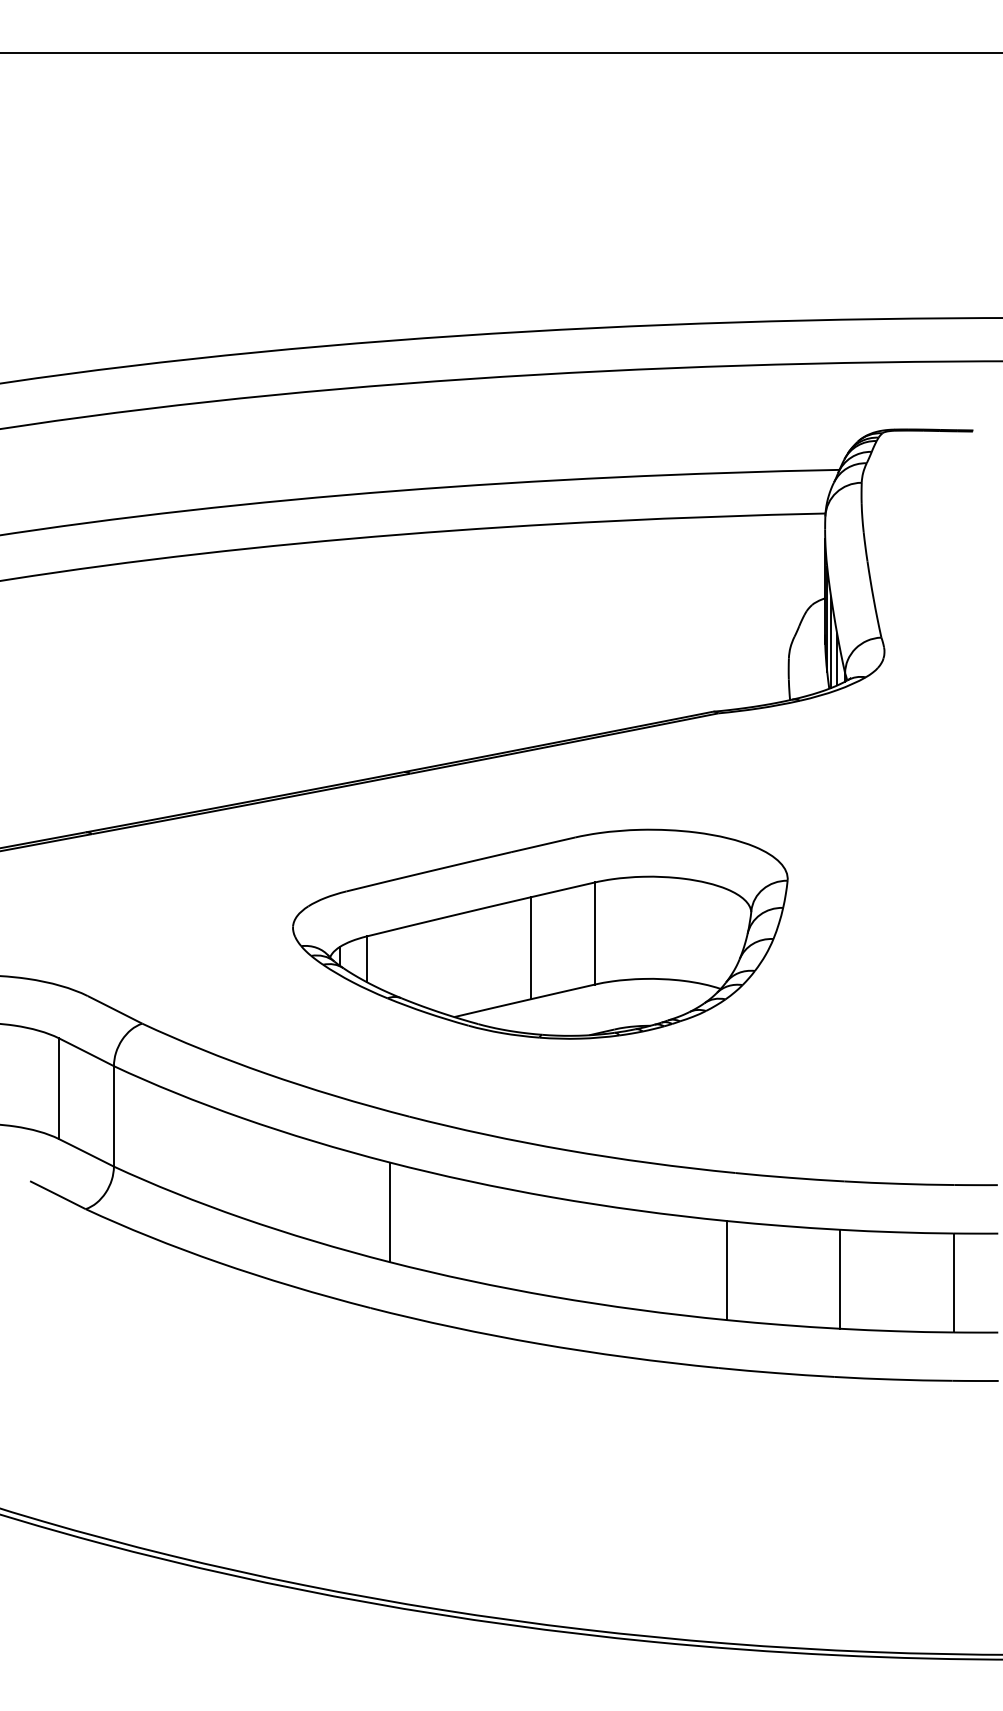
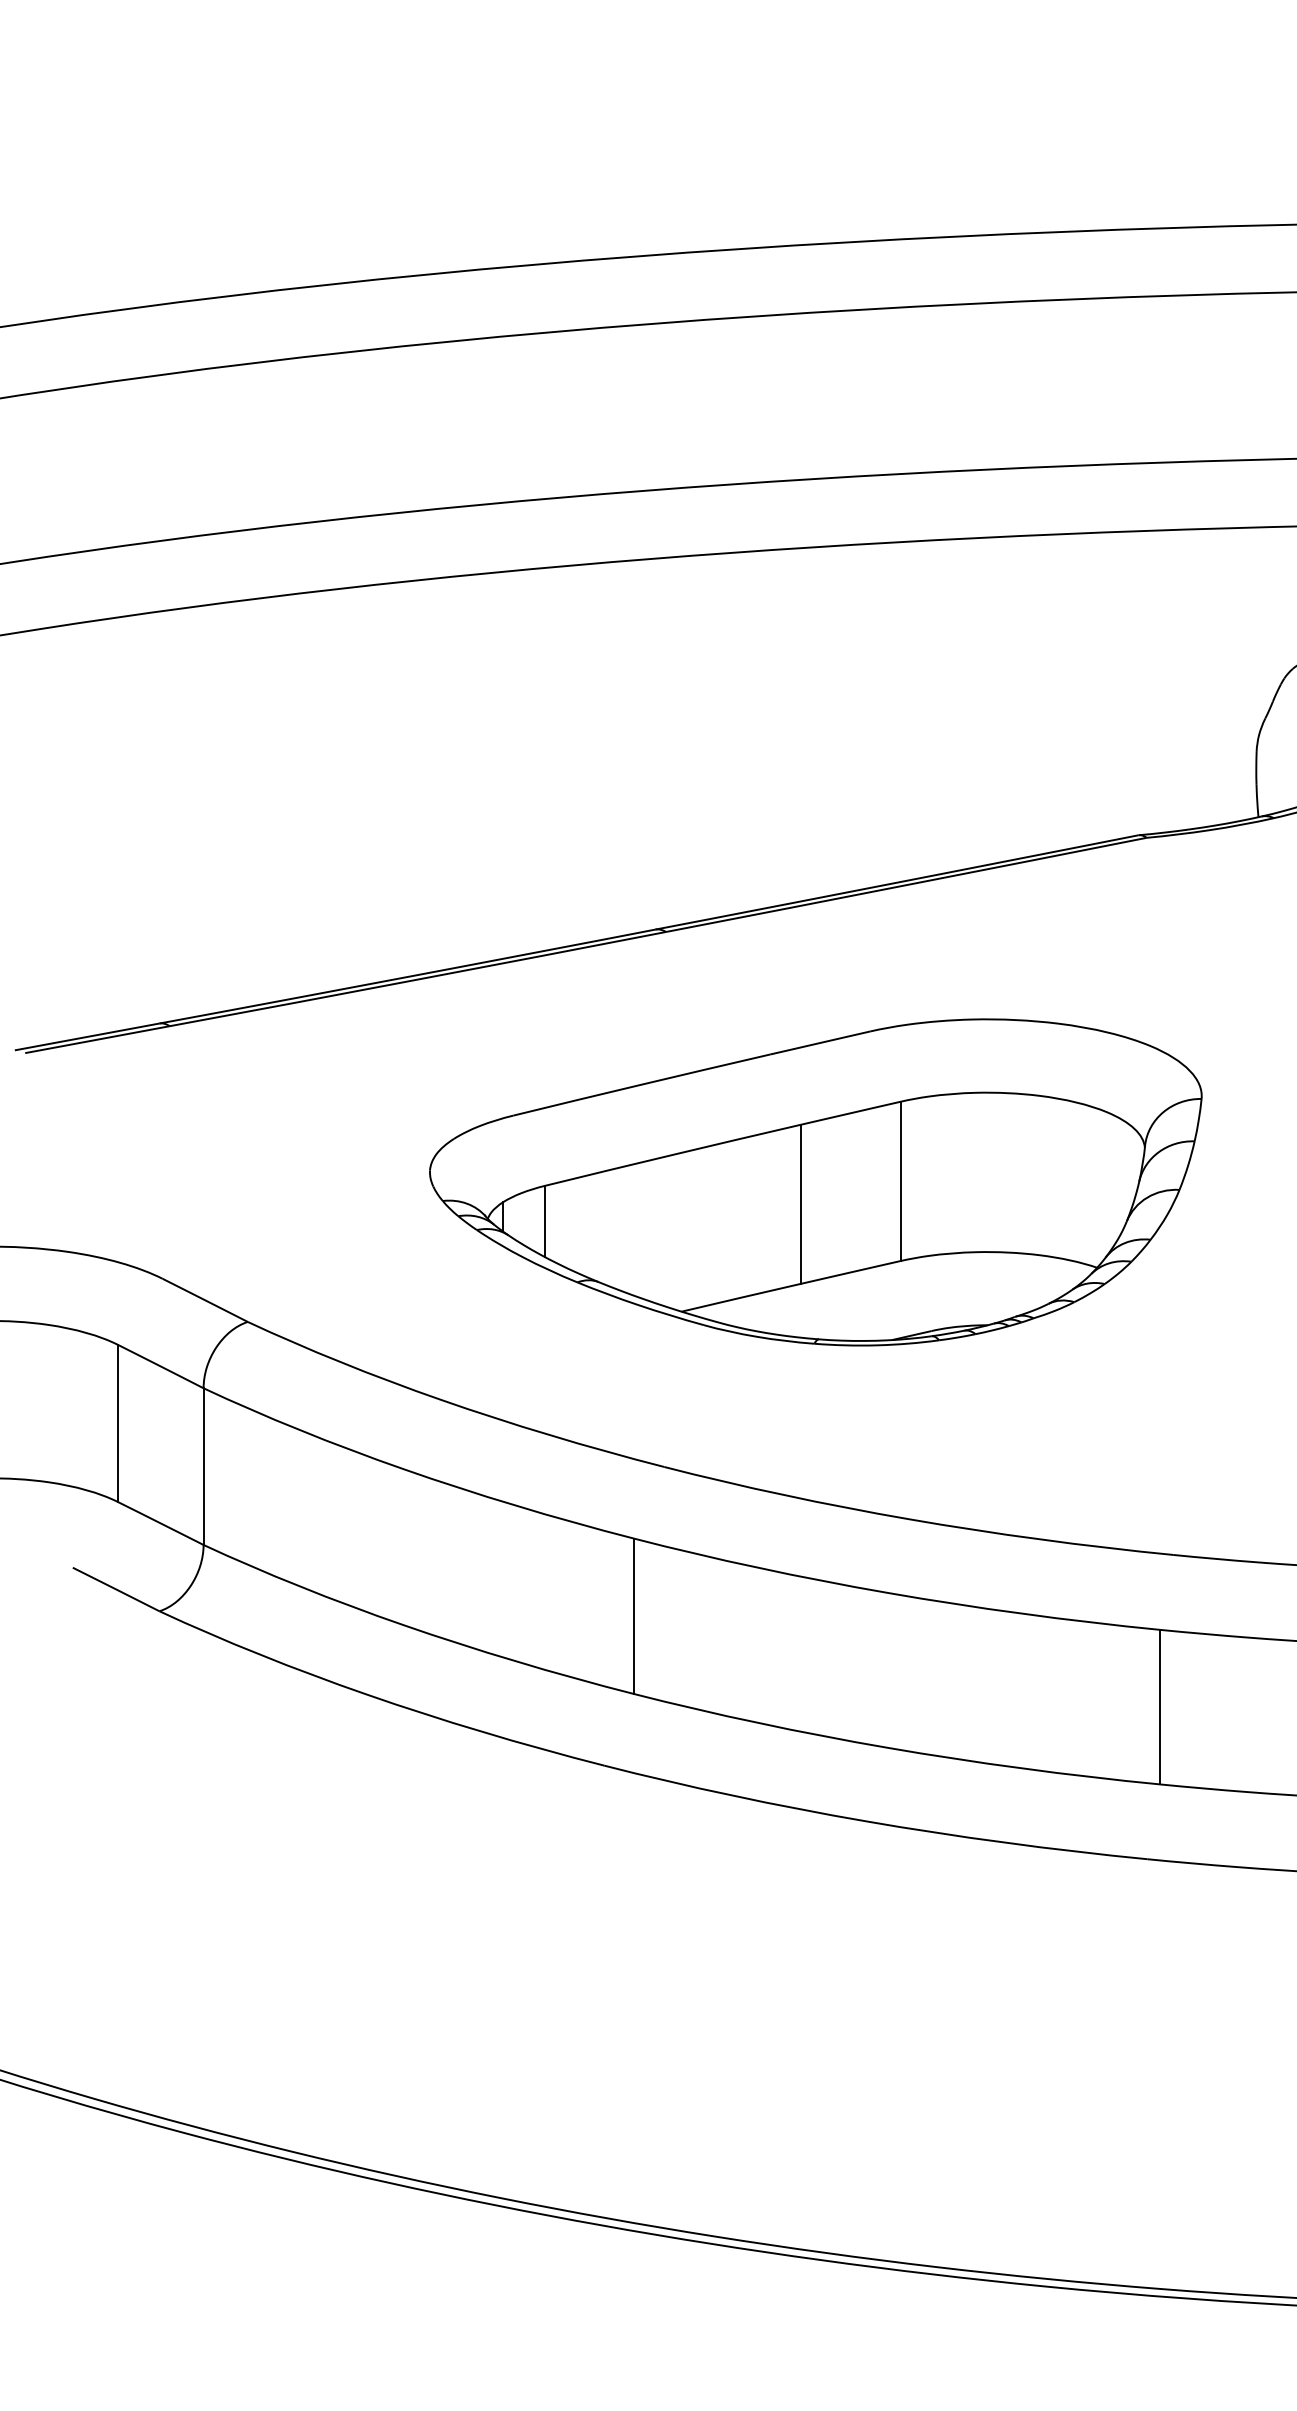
part: (540, 933) -> (816, 1181), moved

